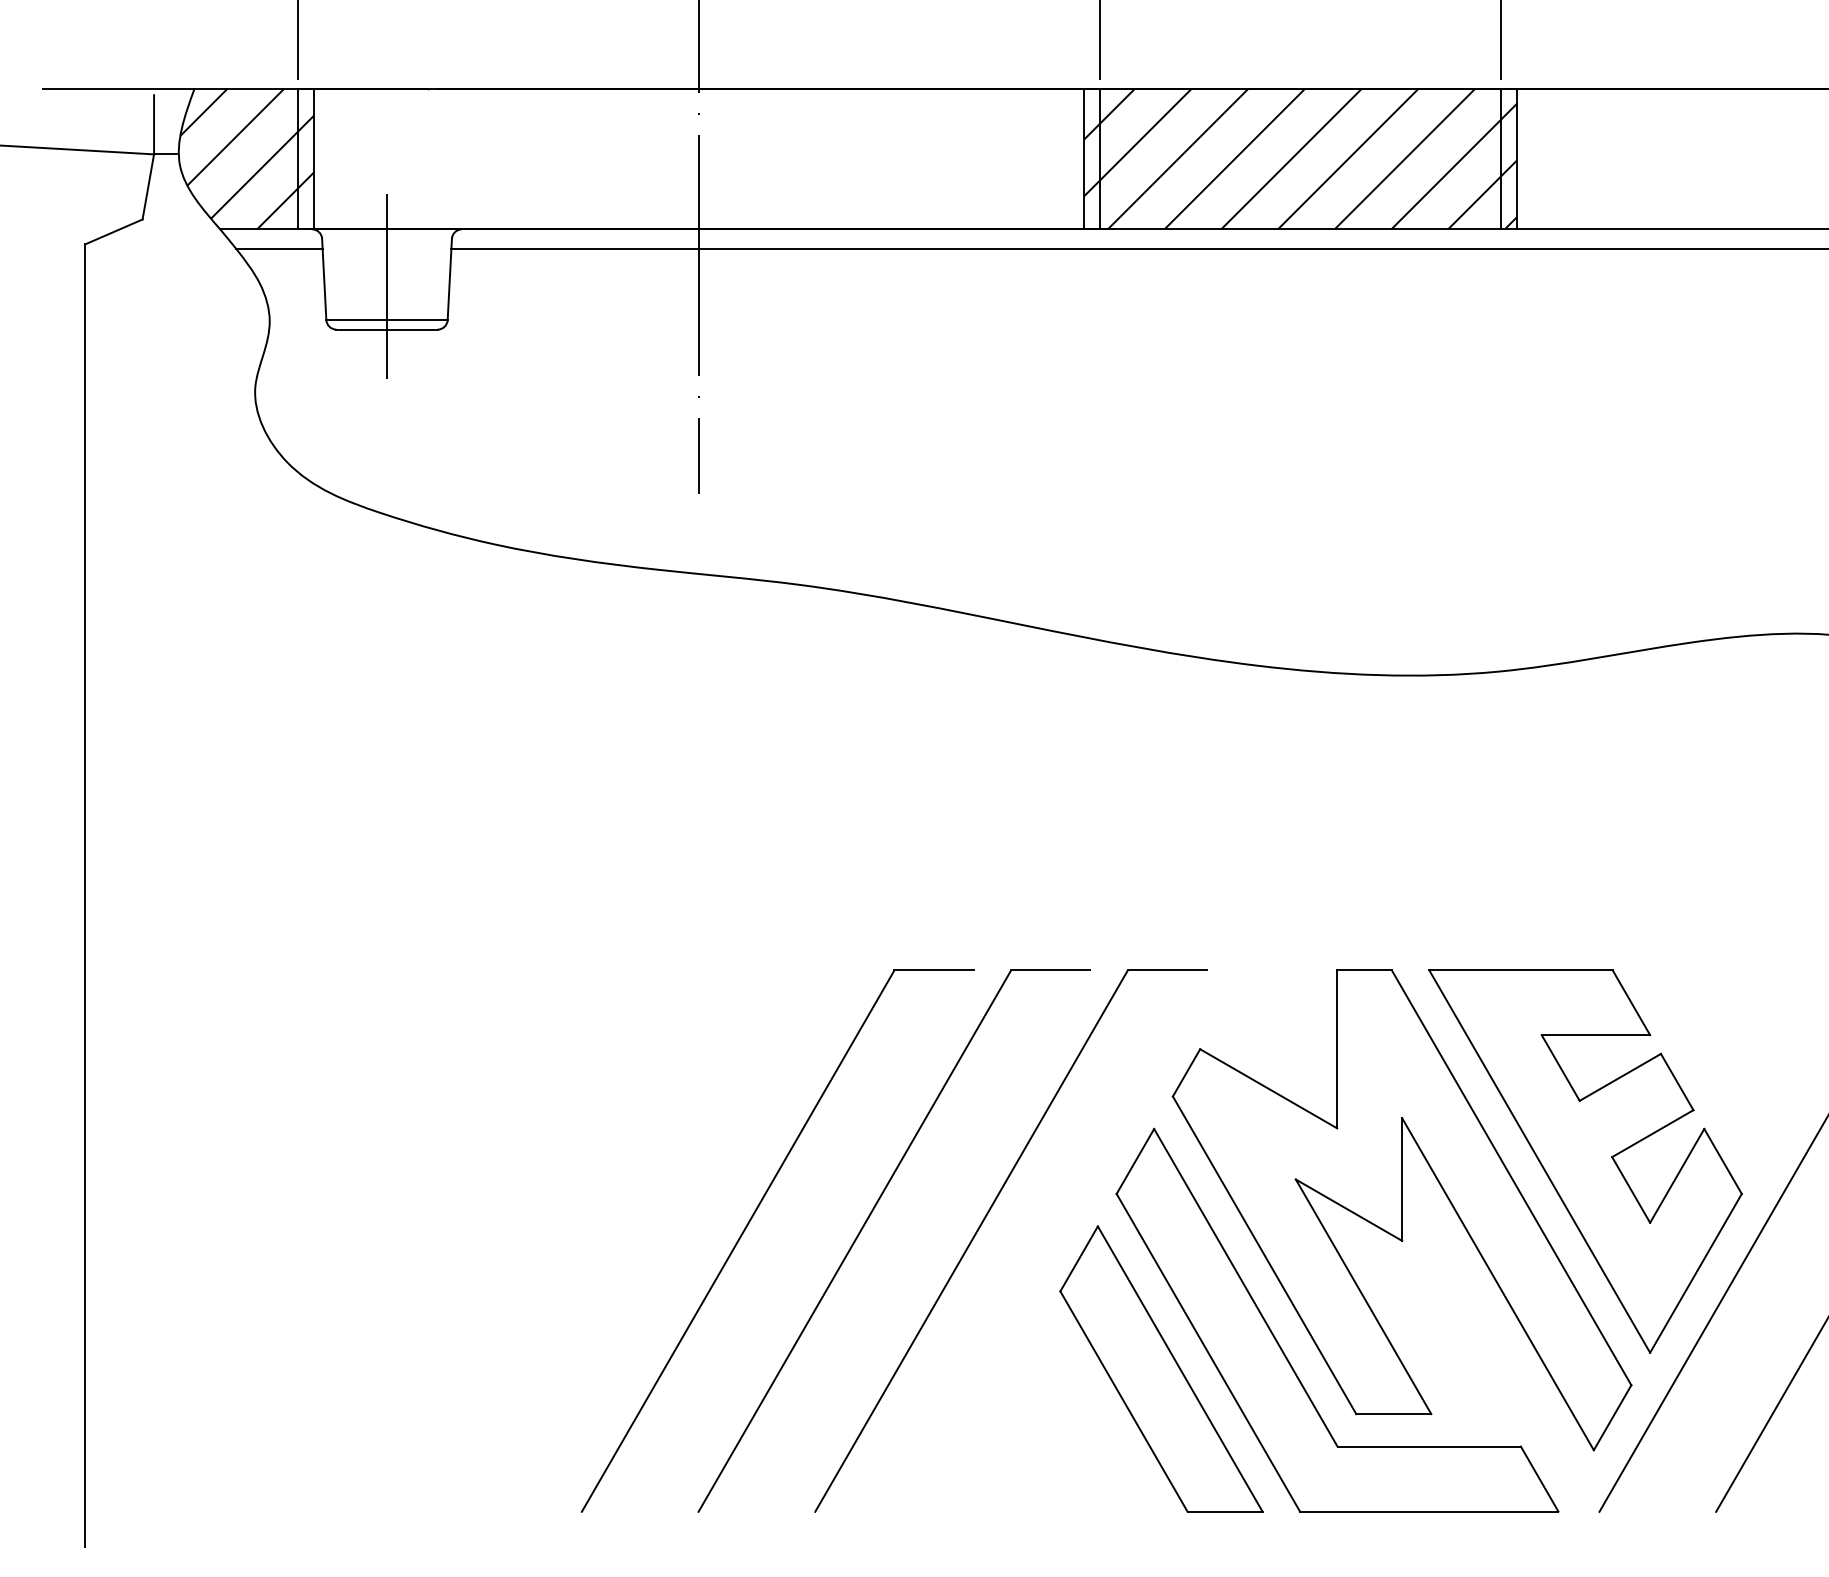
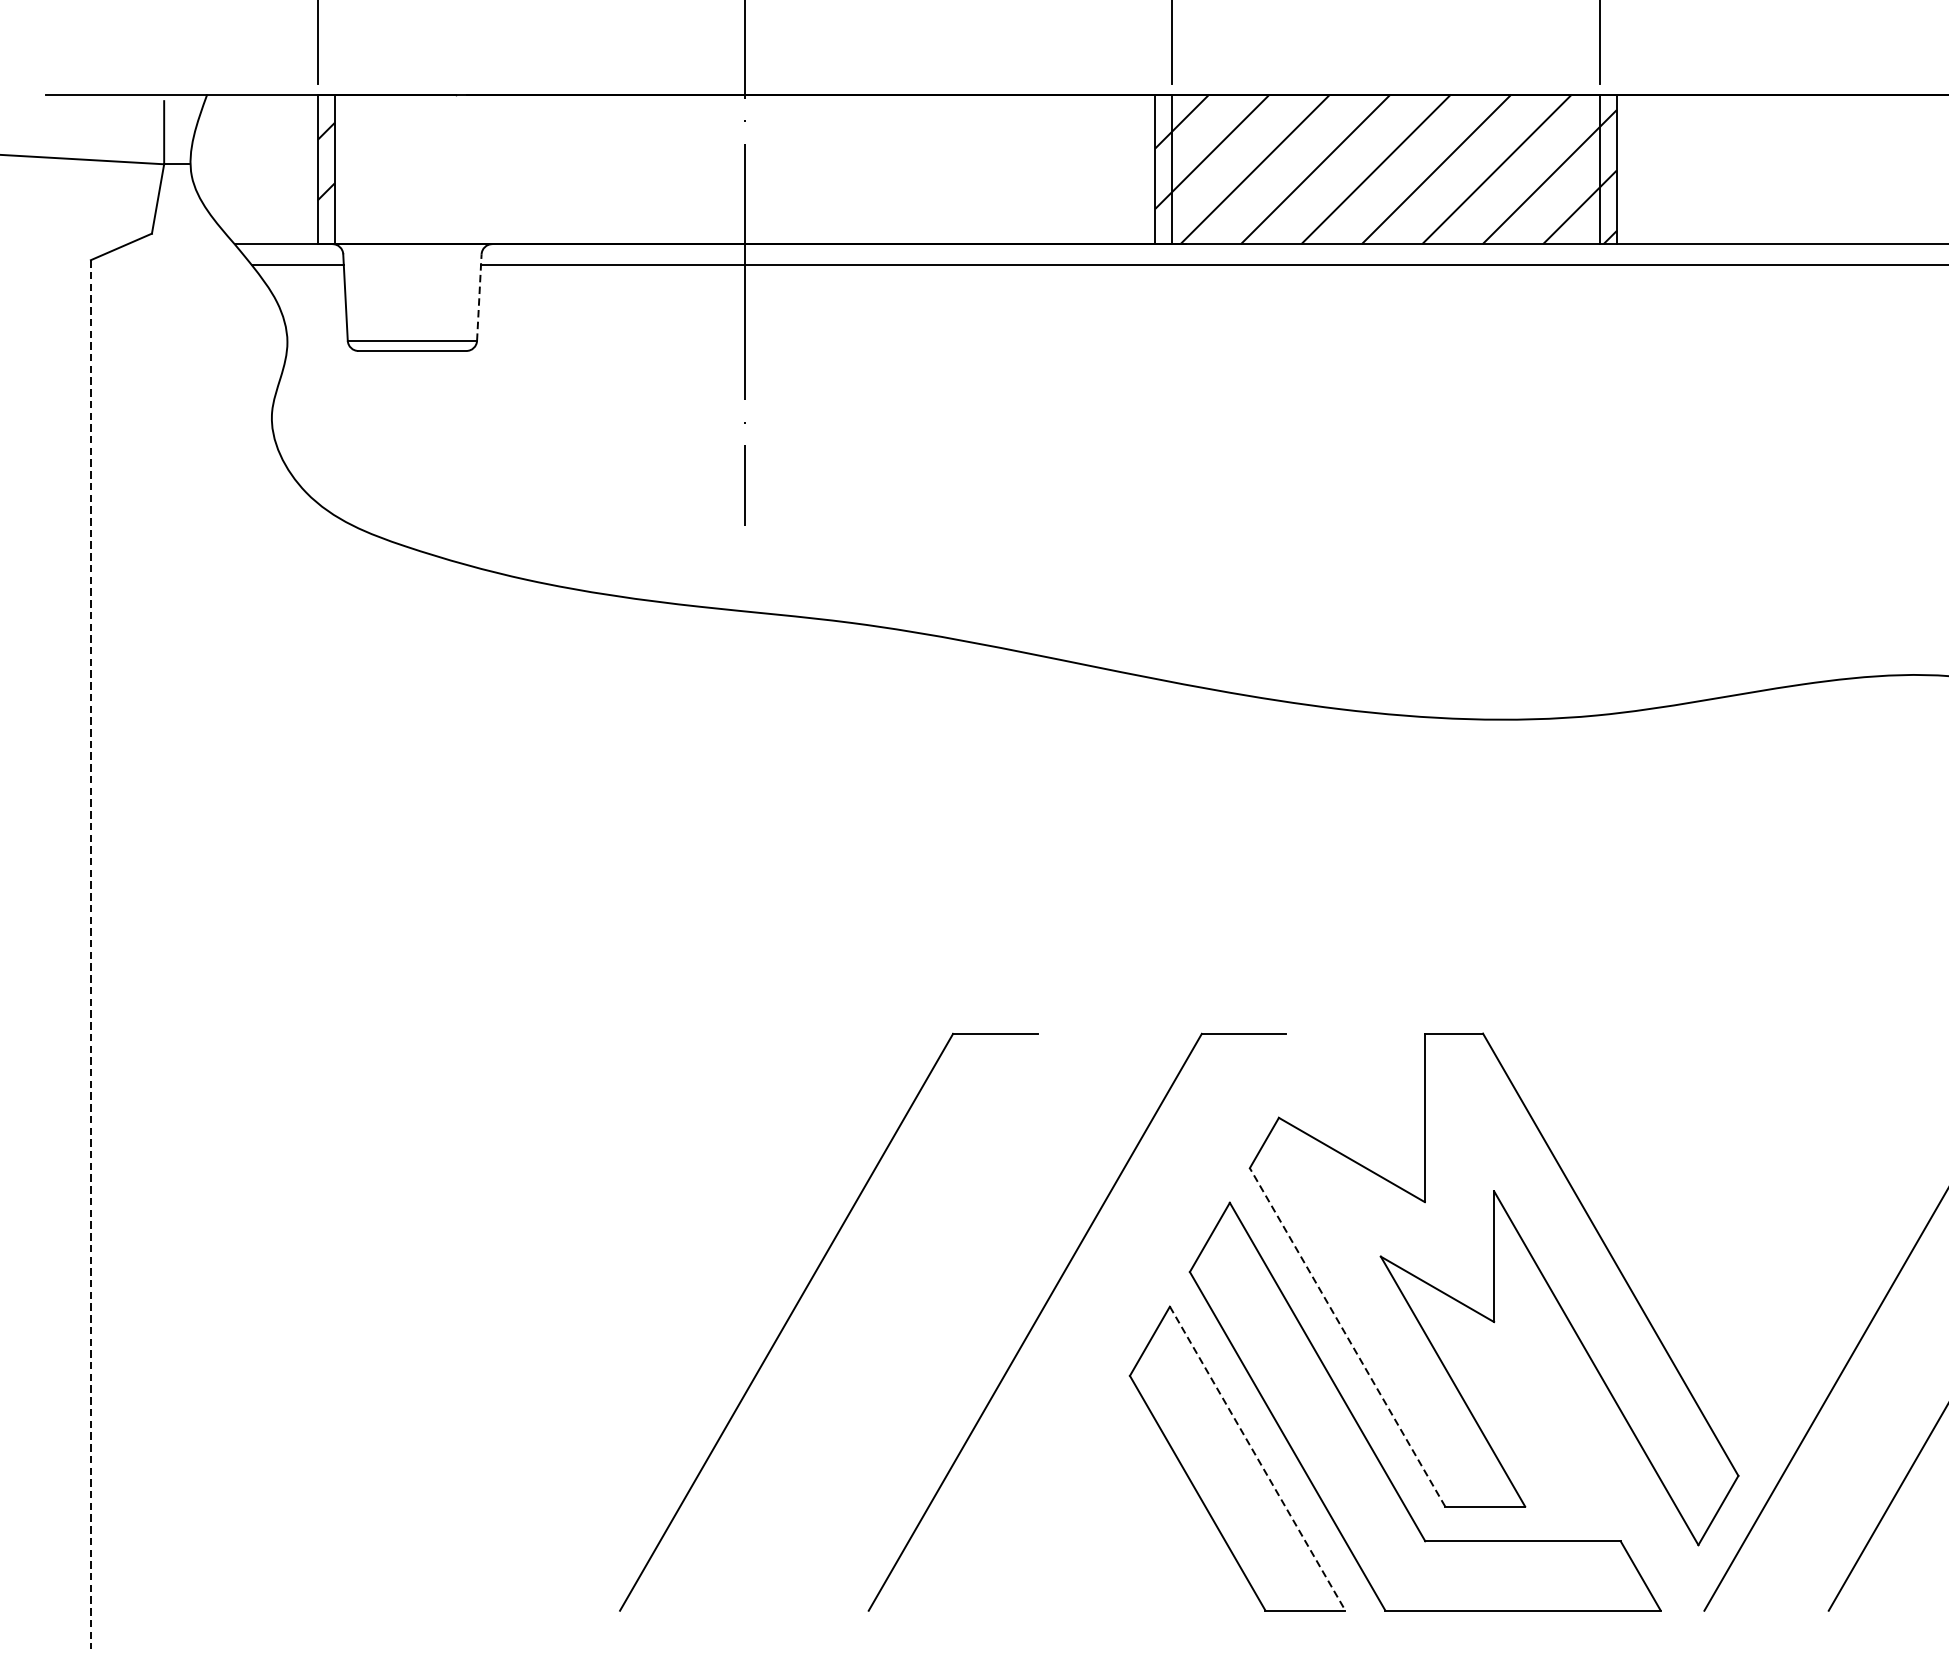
hatch: (239, 158) -> (255, 168), removed
line: (449, 279) -> (478, 297), solid -> dashed
line: (387, 285) -> (412, 304), removed
line: (85, 896) -> (91, 955), solid -> dashed
part: (1585, 1161) -> (1689, 1237), removed
part: (866, 1223) -> (923, 1303), removed
line: (1264, 1254) -> (1347, 1336), solid -> dashed
line: (1180, 1369) -> (1257, 1459), solid -> dashed

